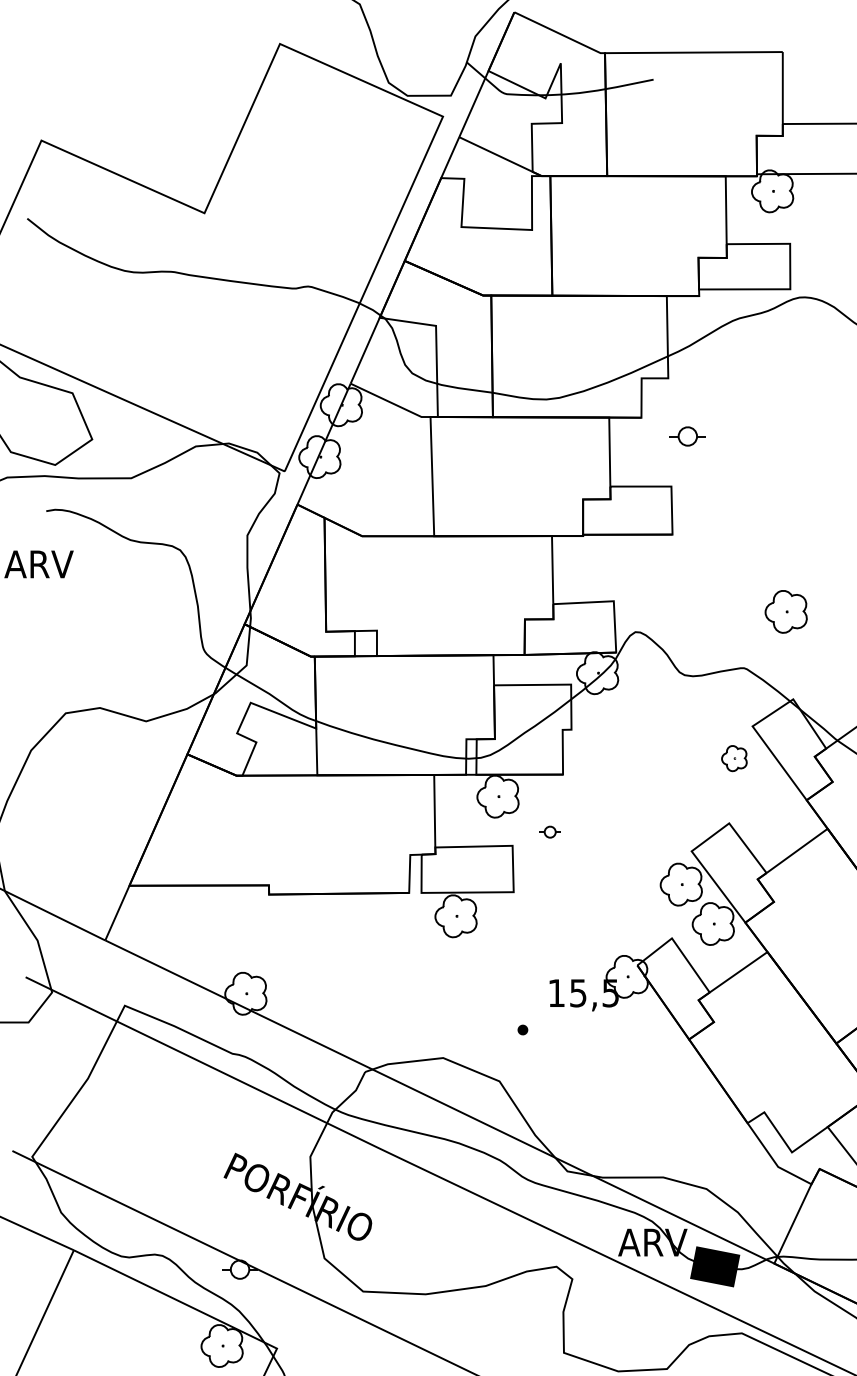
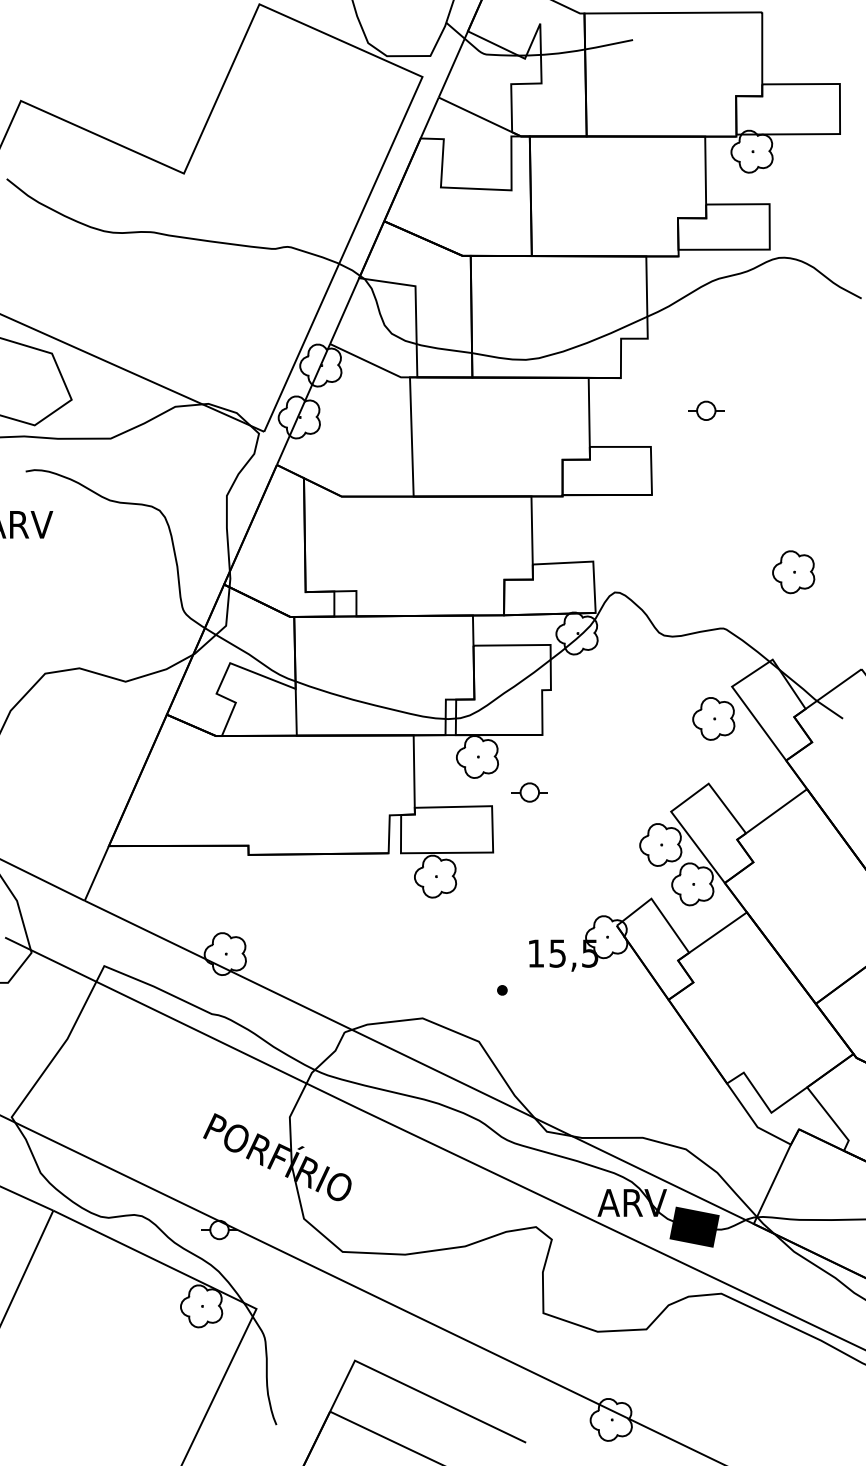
part: (688, 436) -> (706, 410), moved
part: (786, 612) -> (793, 572), moved
part: (734, 758) -> (713, 718), size x1.67
part: (550, 832) -> (529, 792), size x1.67

